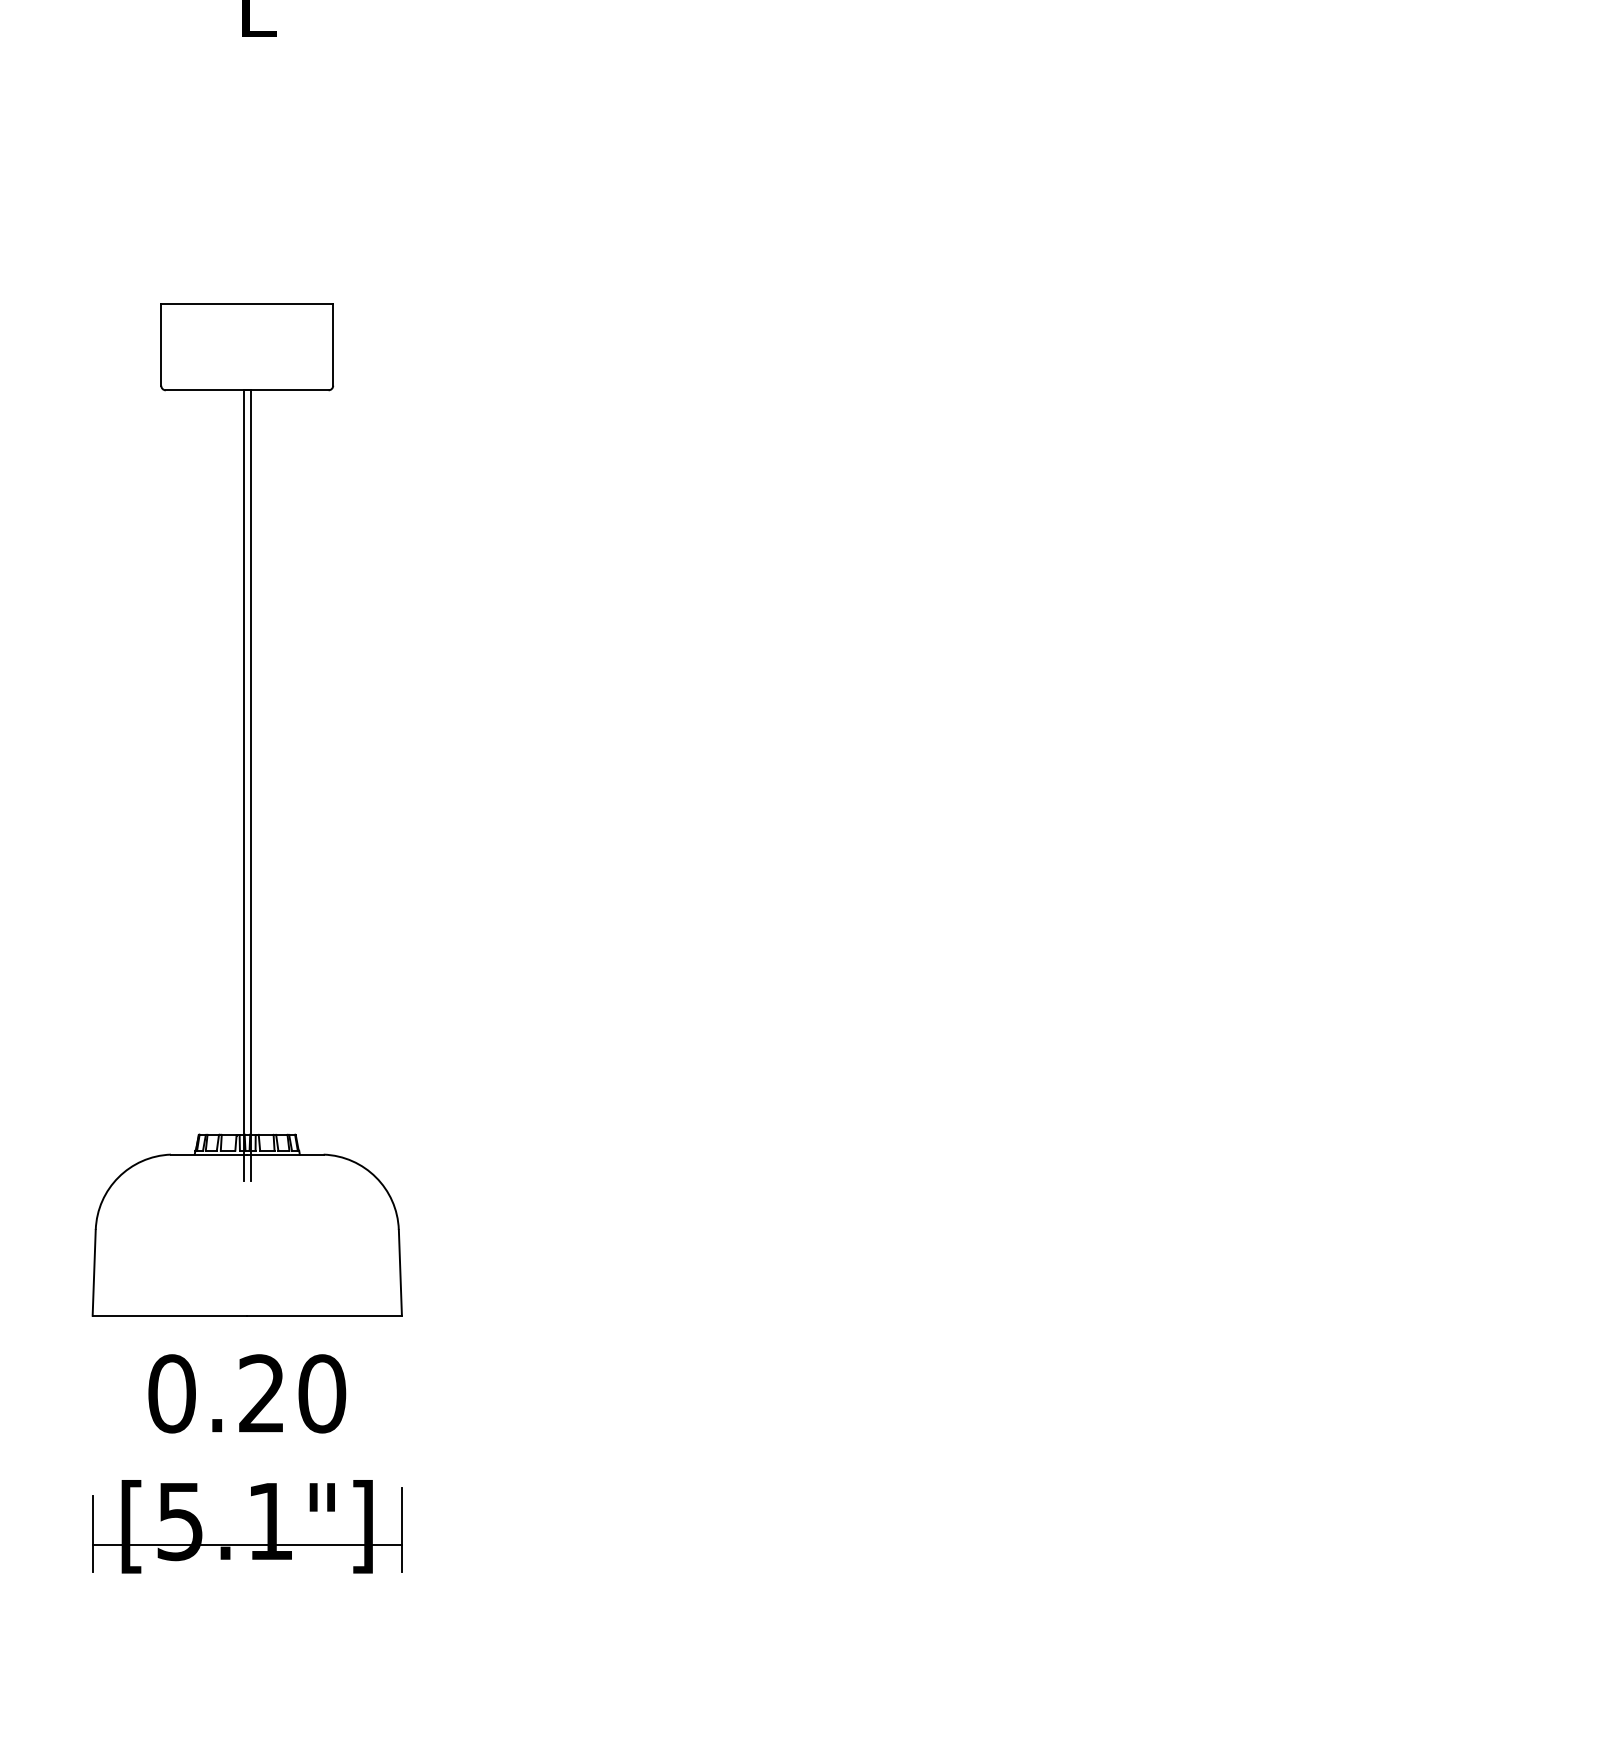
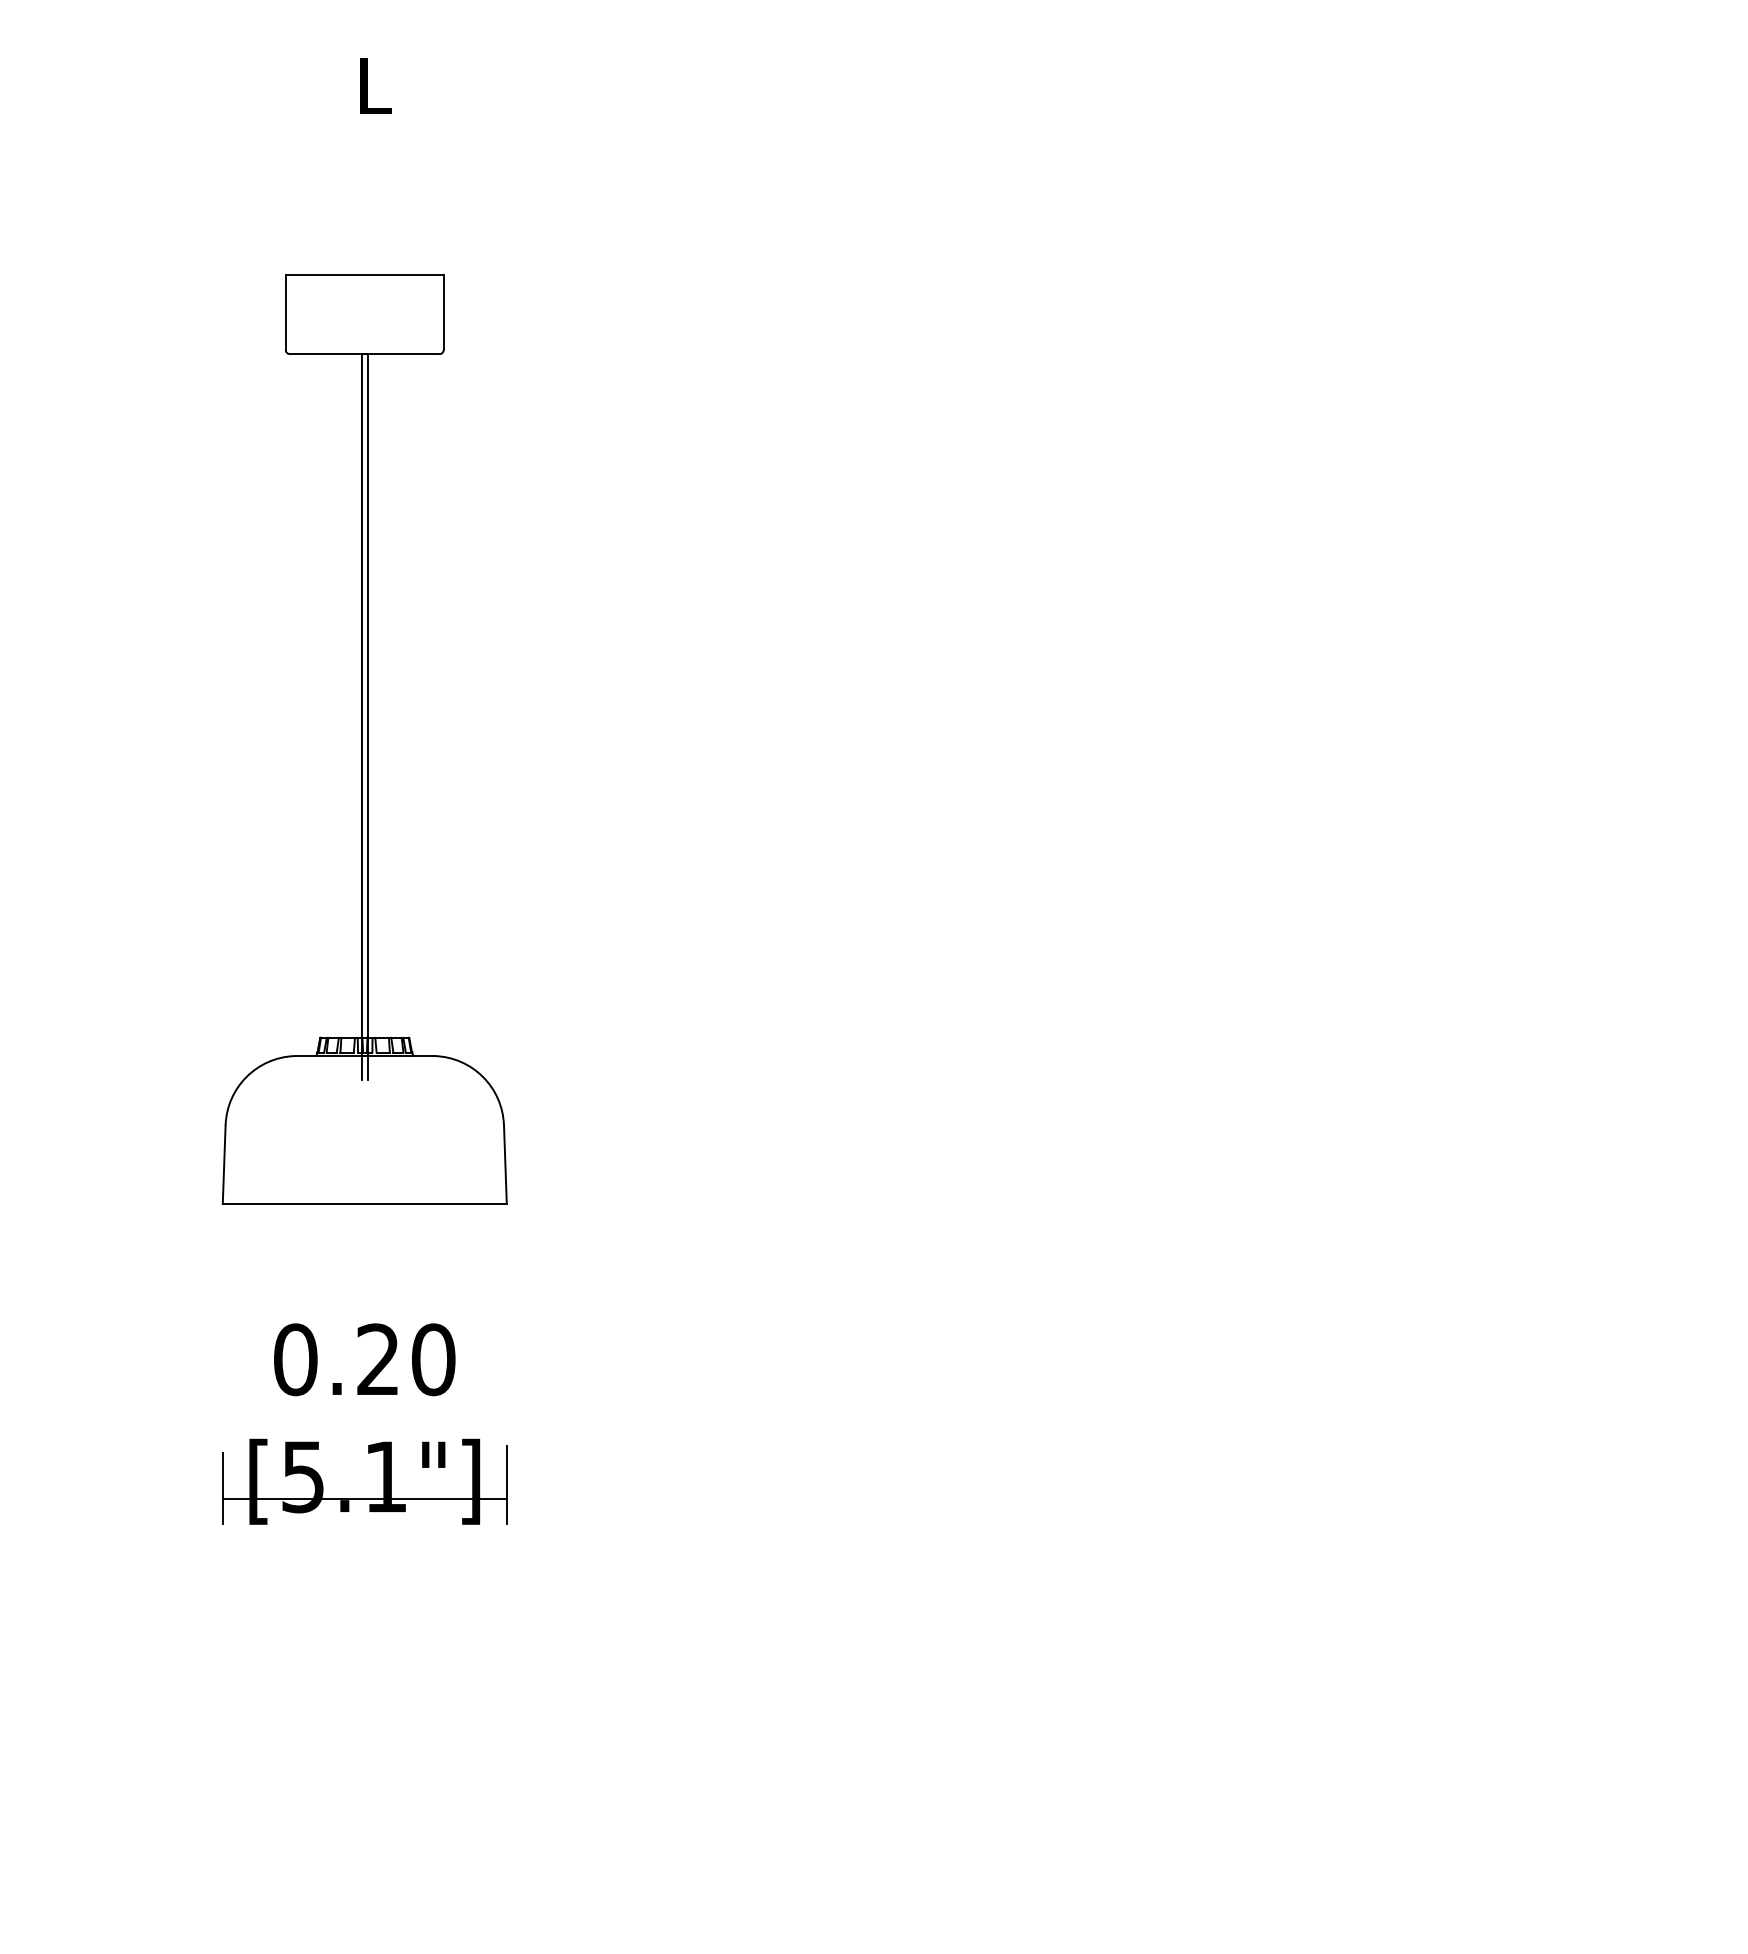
part: (246, 809) -> (364, 739), moved

